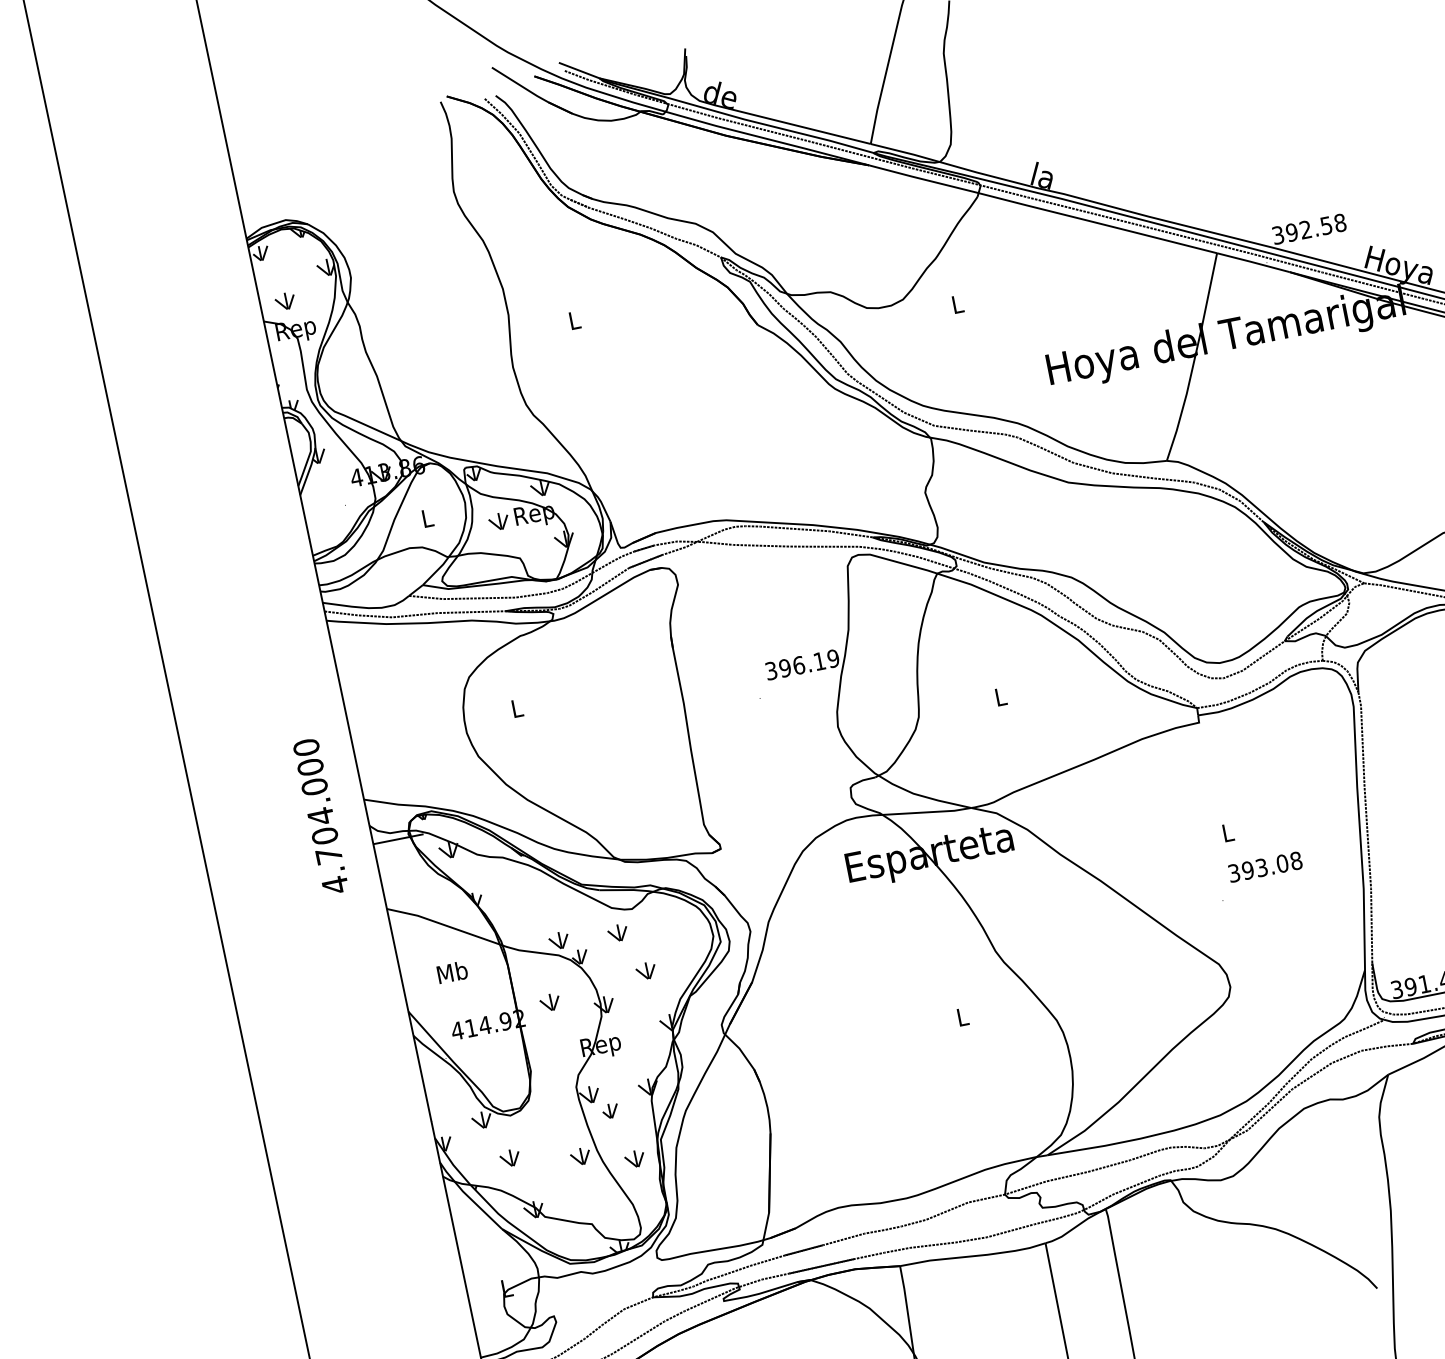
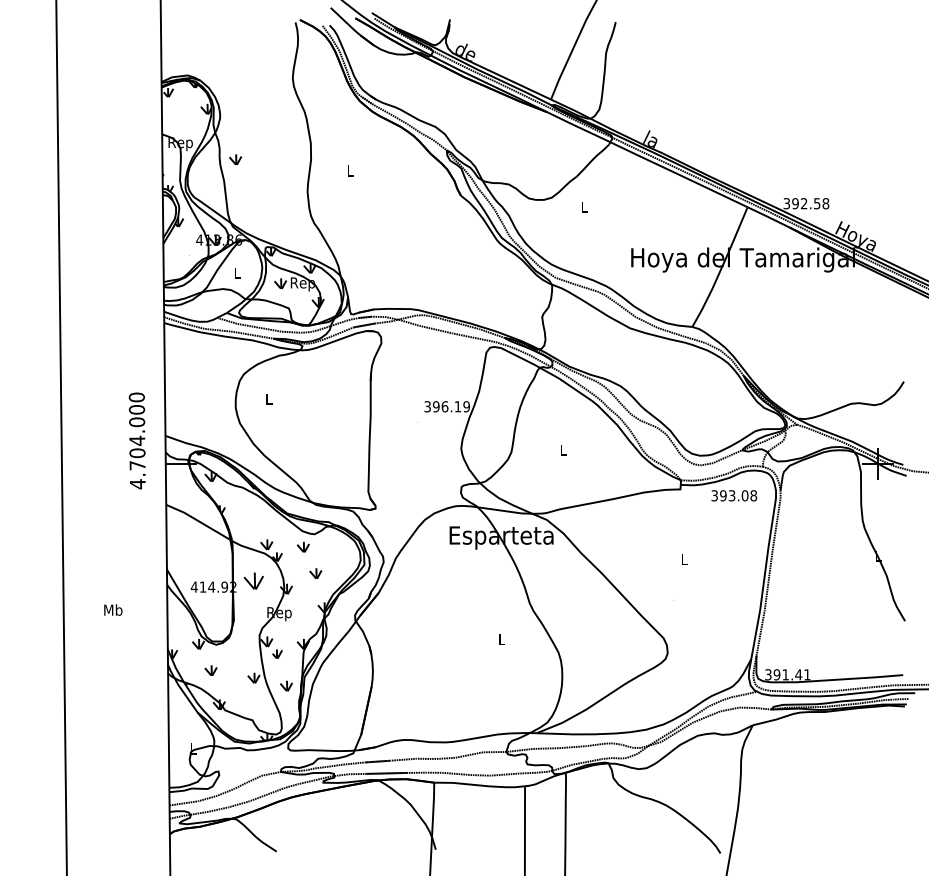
part: (285, 301) -> (235, 159), moved
text: (1265, 866) -> (734, 495), moved
text: (452, 971) -> (113, 609), moved
part: (549, 1001) -> (253, 580), size x1.6

